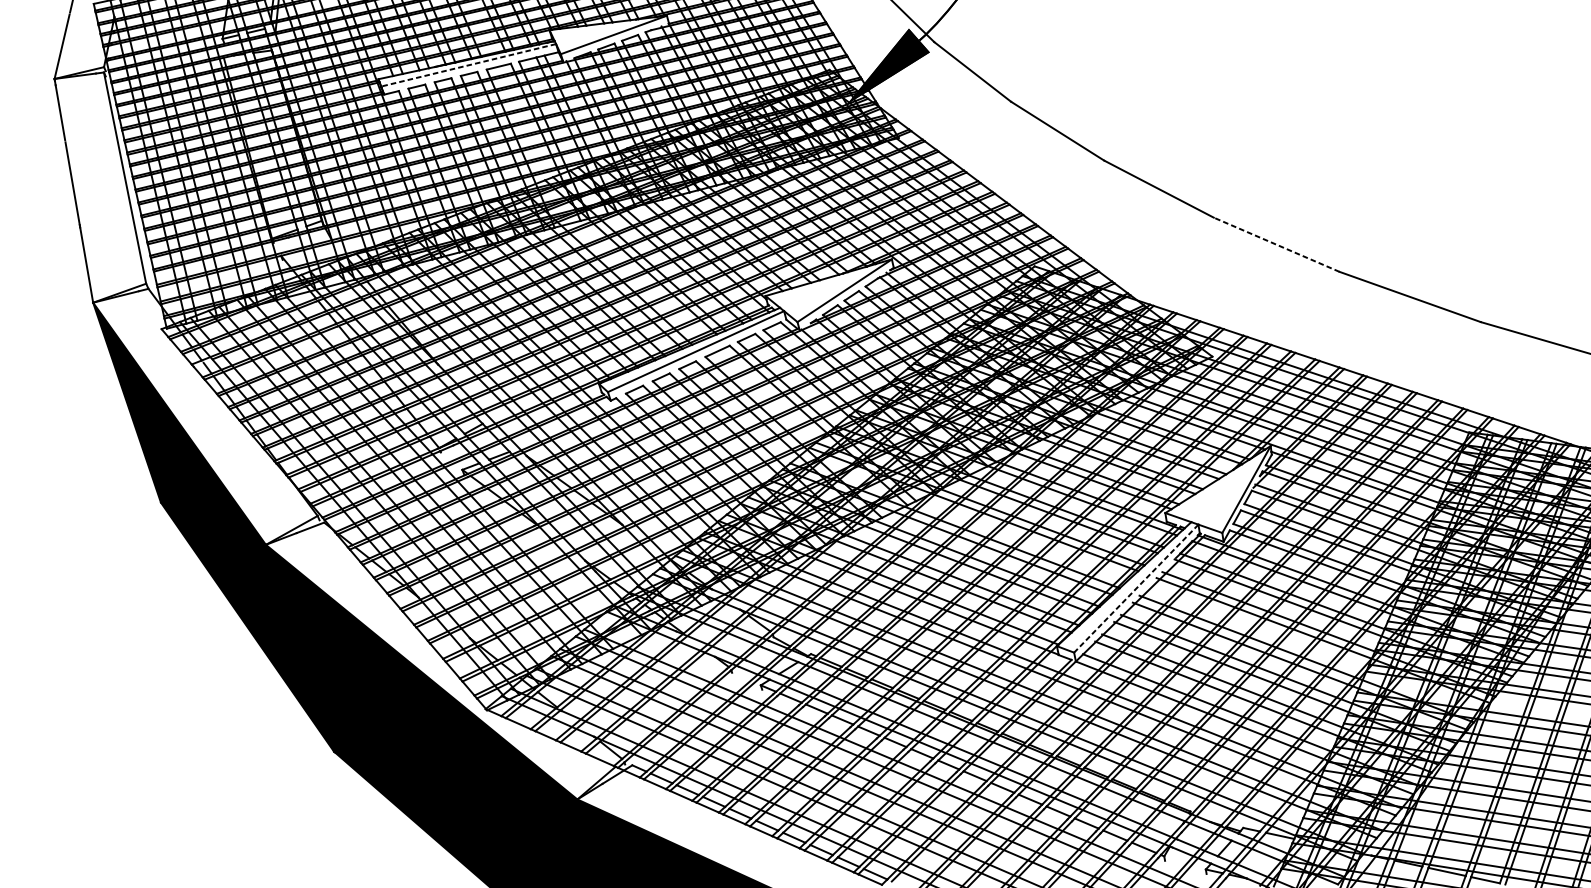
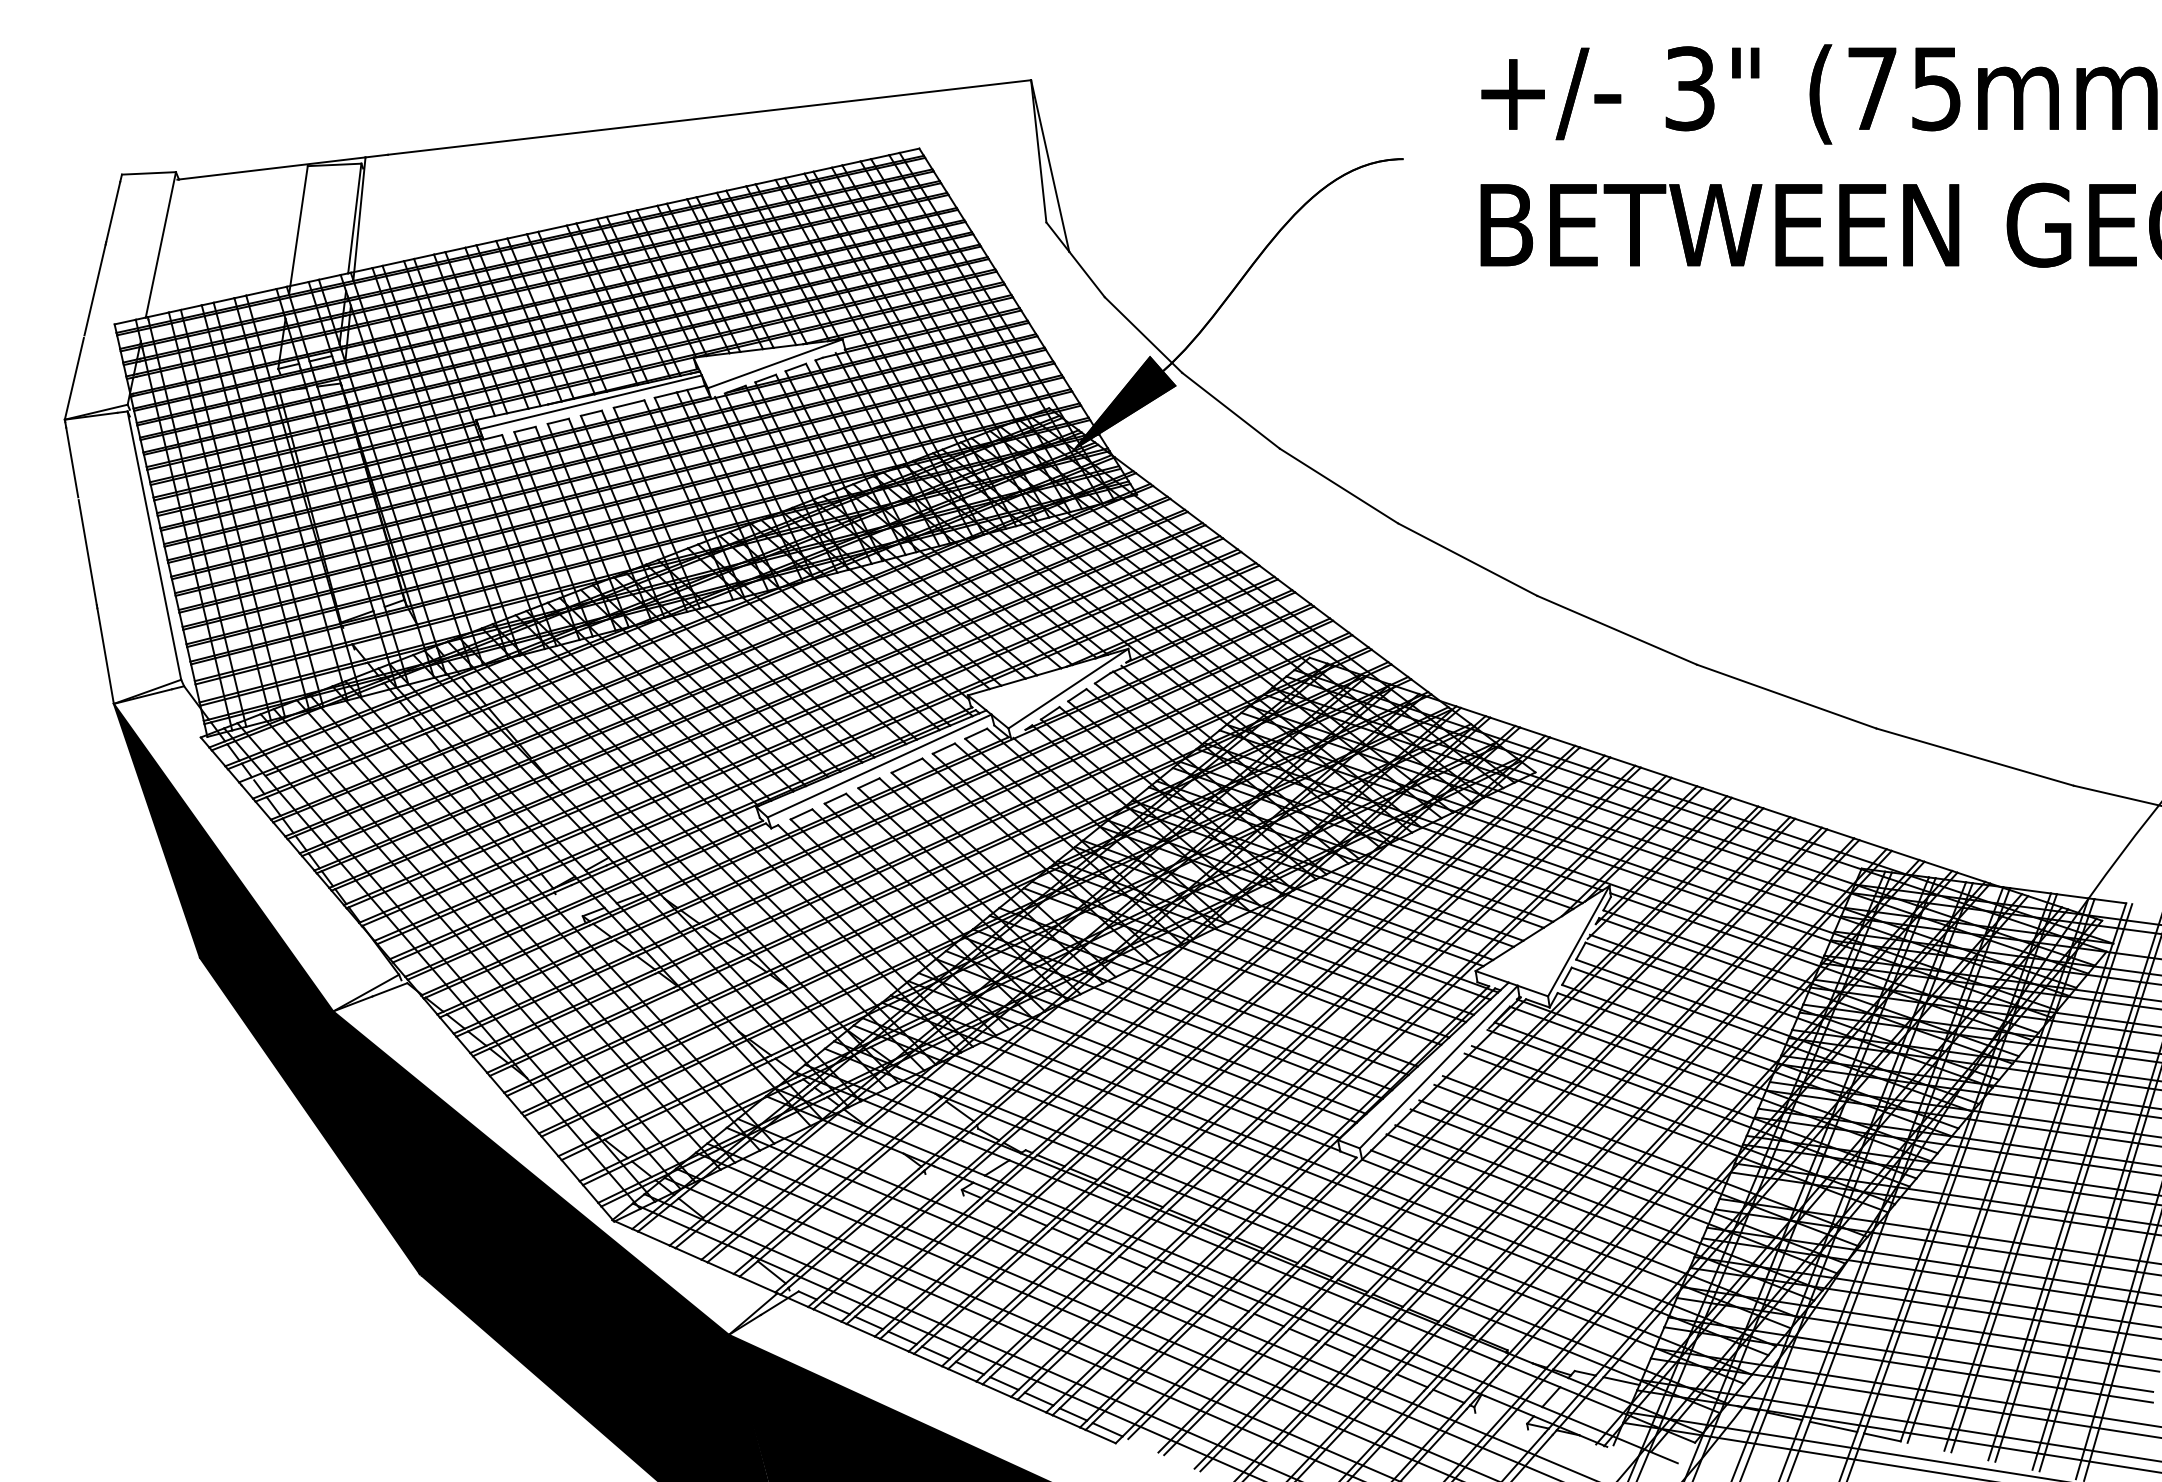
line: (468, 65) -> (590, 402), dashed -> solid
line: (1276, 244) -> (1617, 630), dashed -> solid
line: (1136, 588) -> (1438, 1067), dashed -> solid

